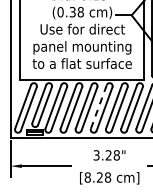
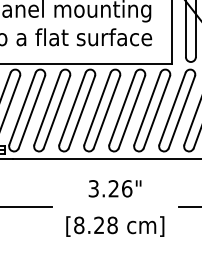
line: (99, 106) -> (98, 108), dashed -> solid
text: (116, 155) -> (126, 188), 3.28" -> 3.26"

